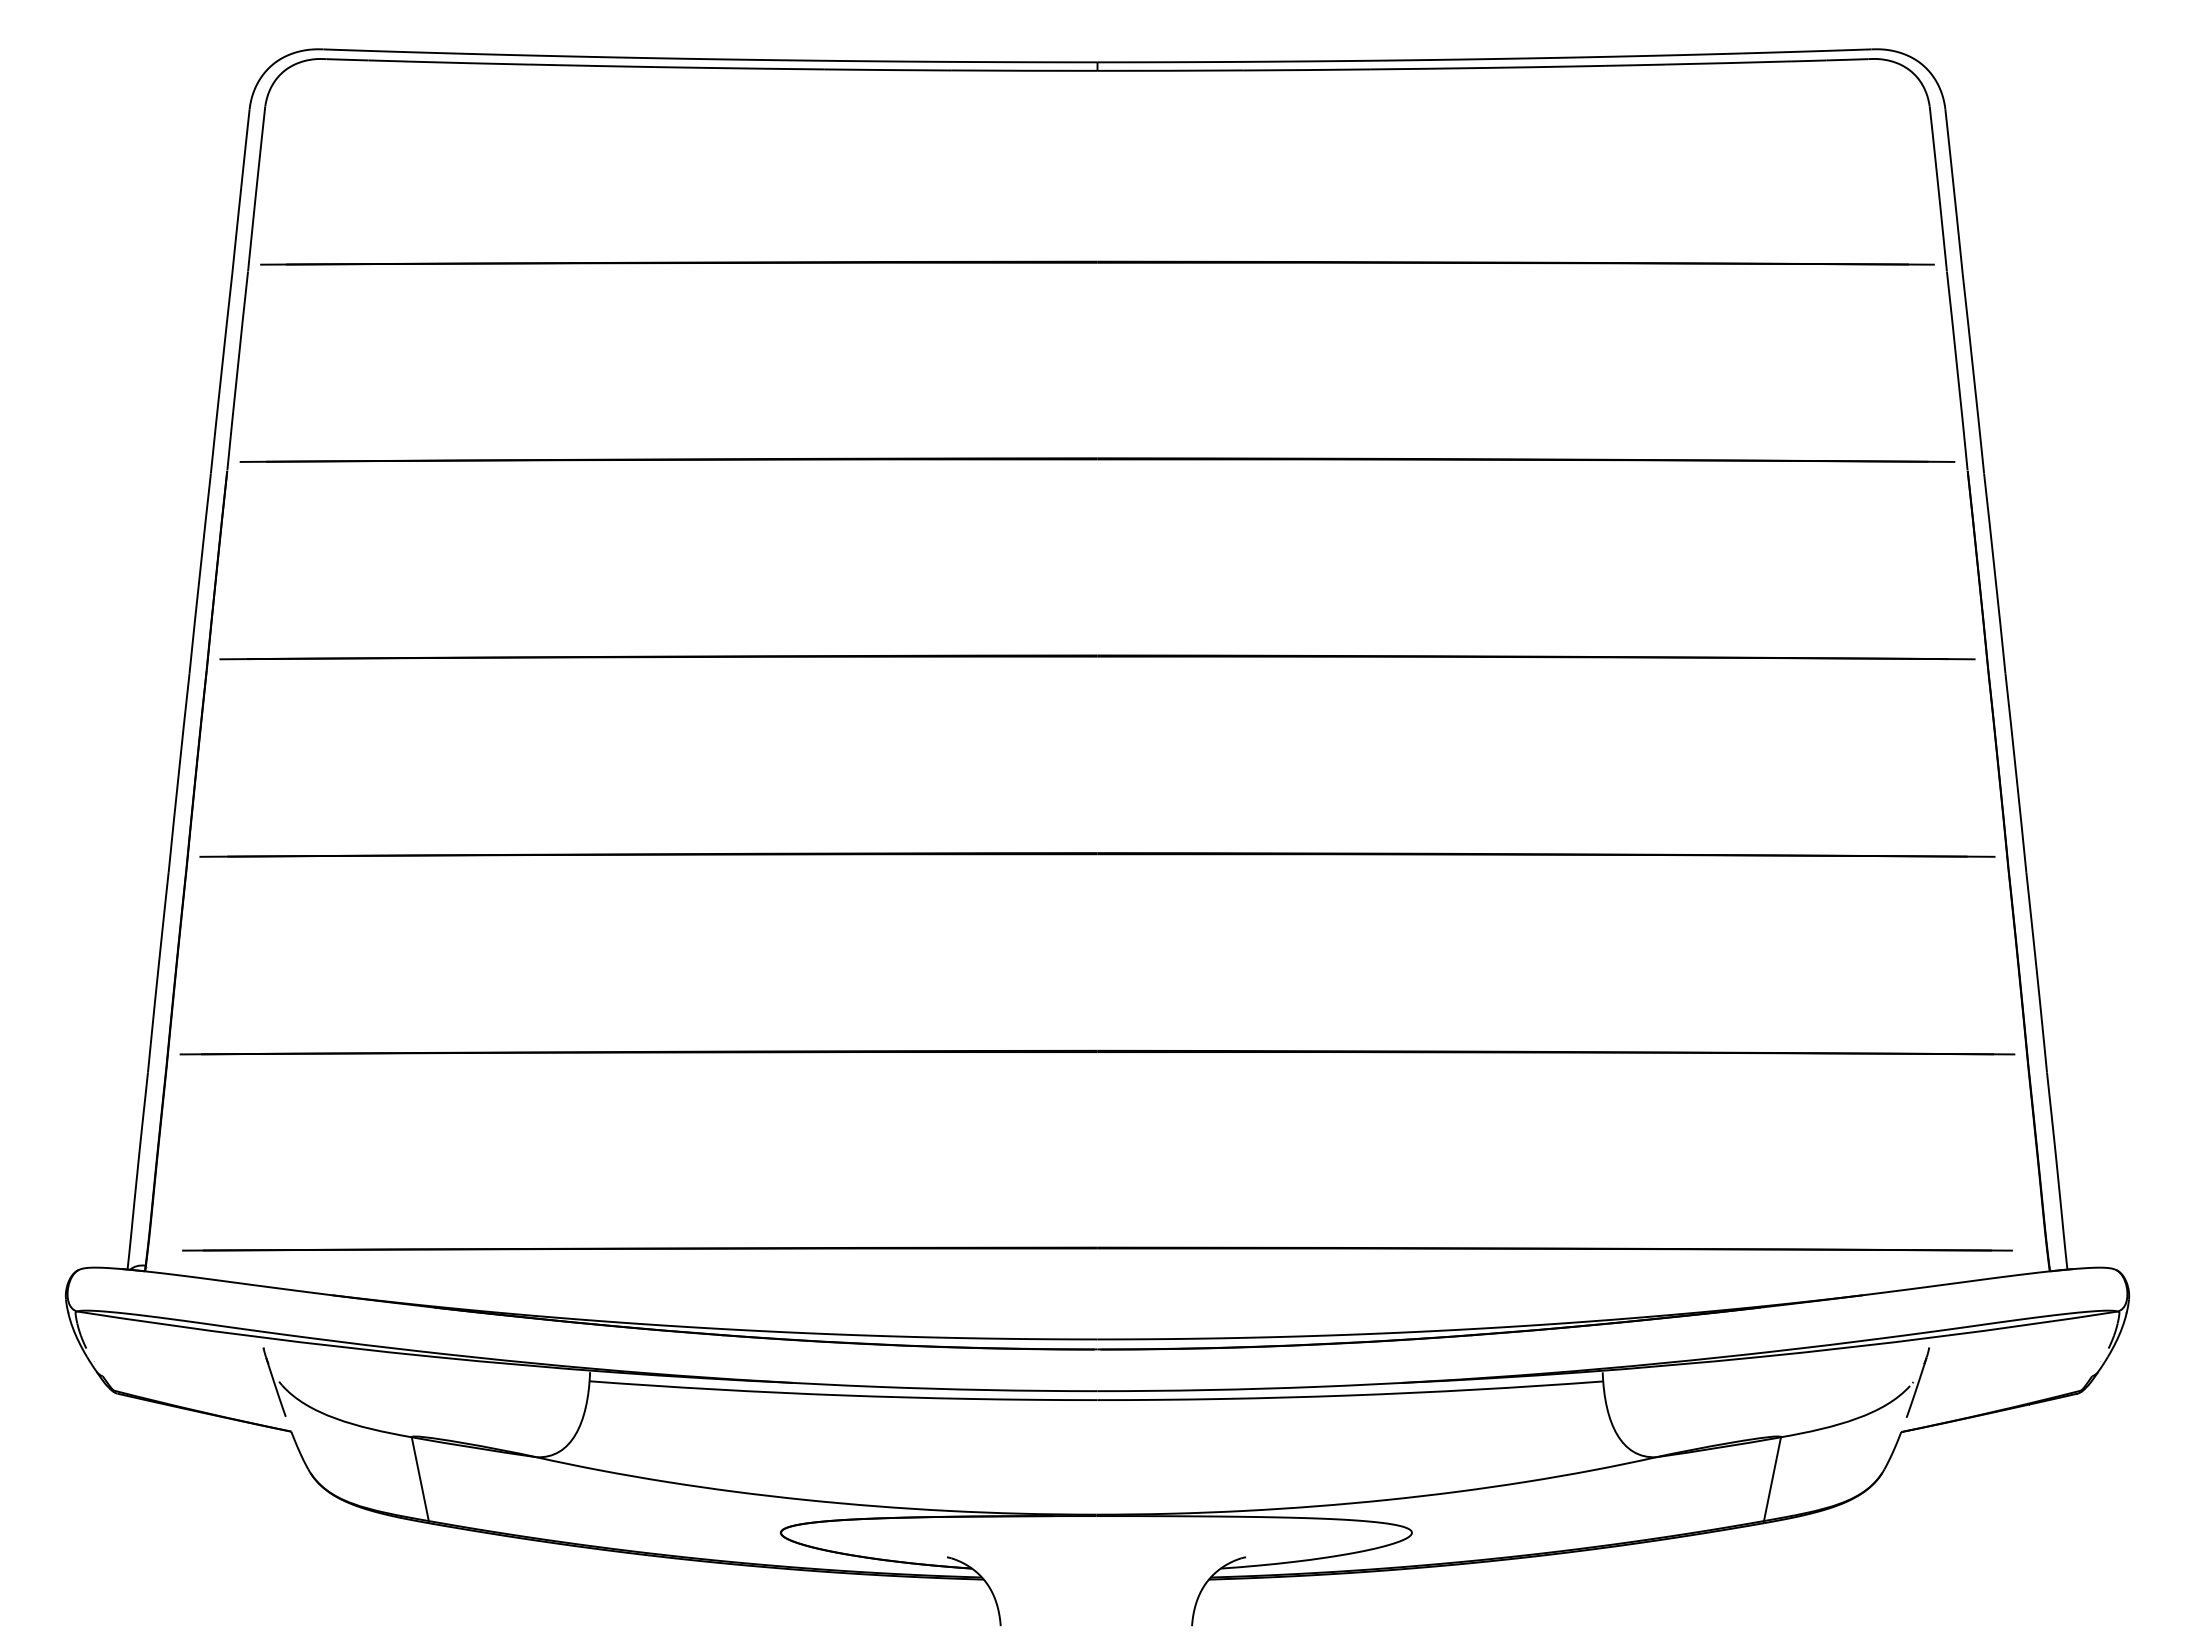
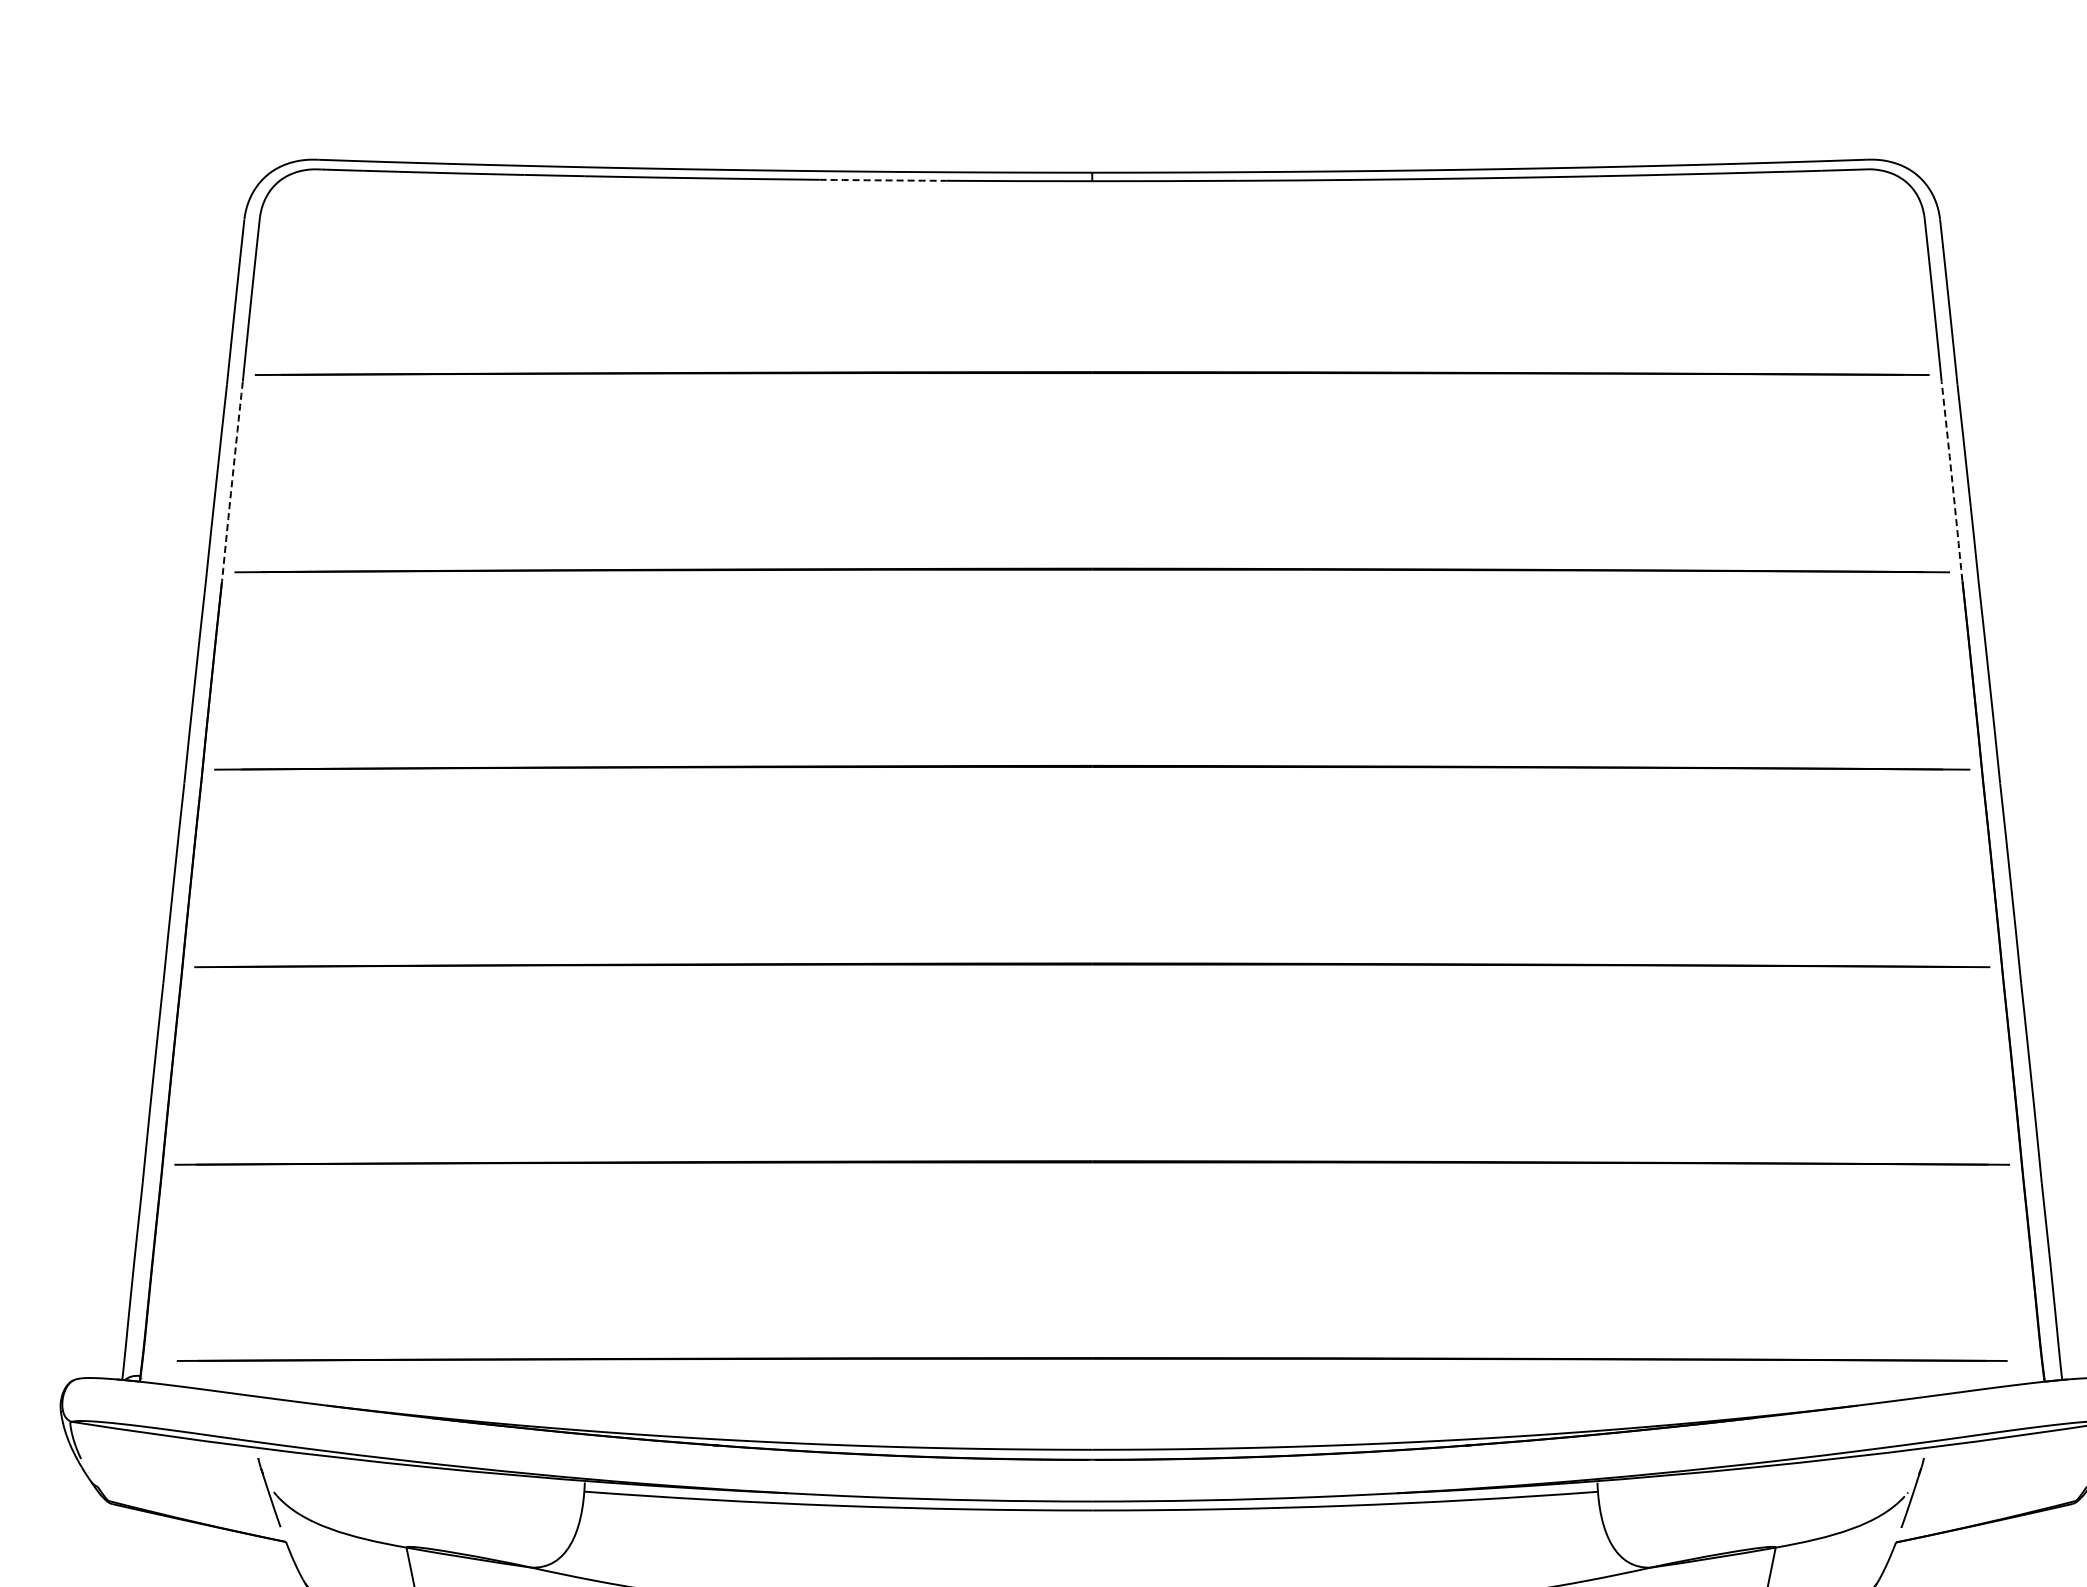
arc: (888, 70) -> (883, 180), solid -> dashed
arc: (237, 370) -> (232, 480), solid -> dashed
arc: (1957, 370) -> (1952, 480), solid -> dashed

